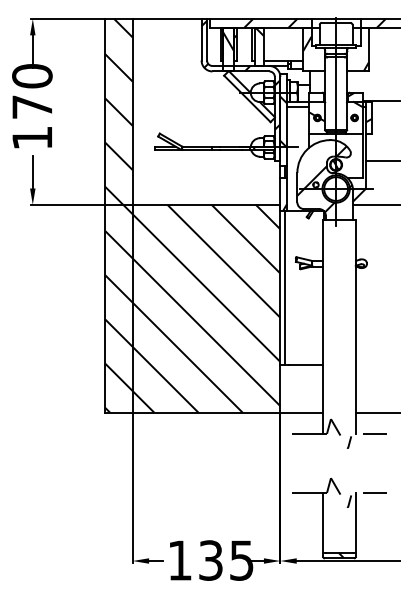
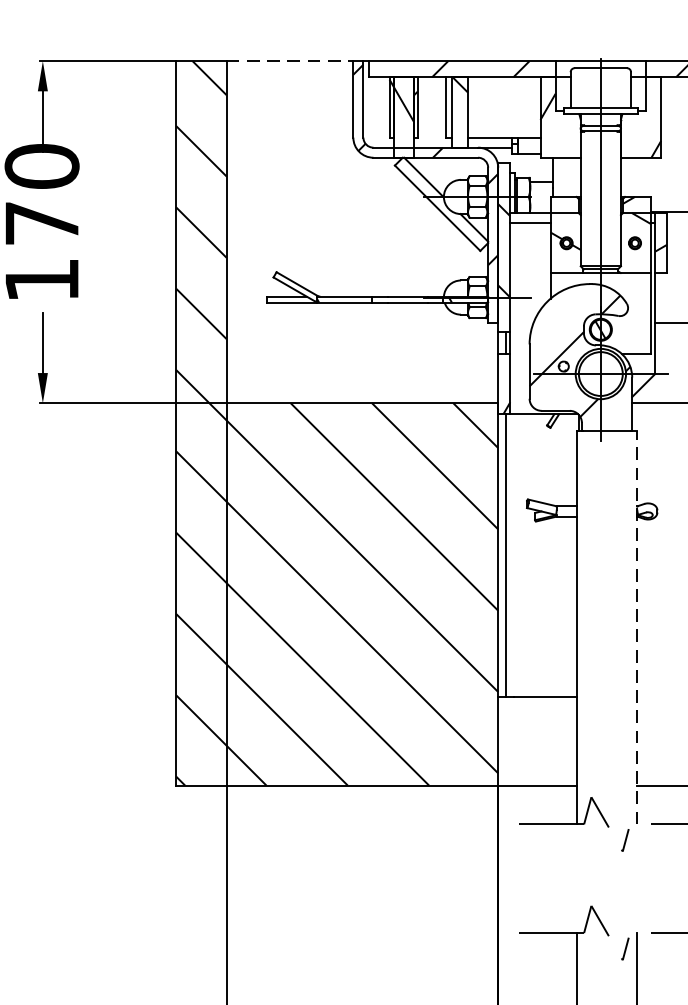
line: (167, 18) -> (290, 60), solid -> dashed
line: (355, 326) -> (636, 626), solid -> dashed

